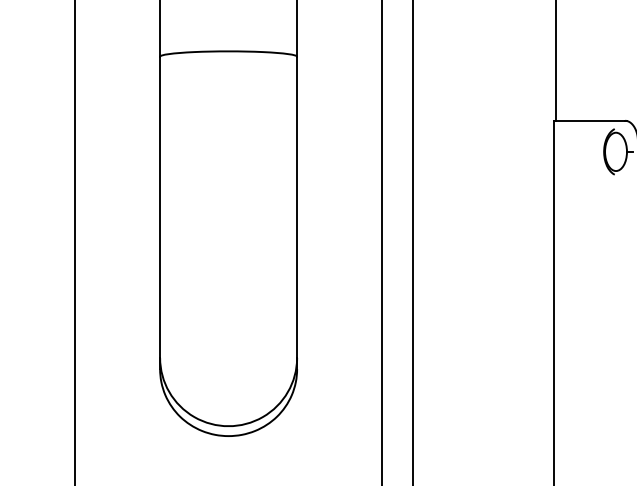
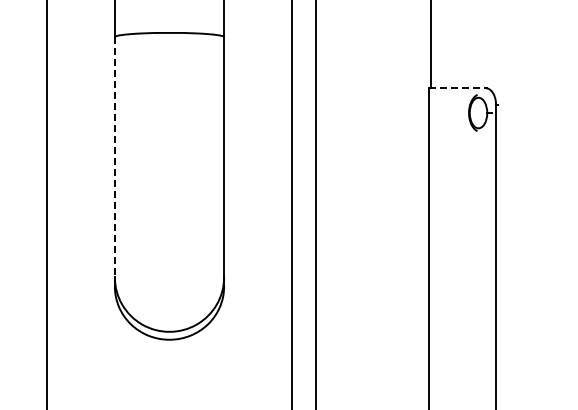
line: (589, 121) -> (457, 88), solid -> dashed
line: (159, 207) -> (114, 157), solid -> dashed

